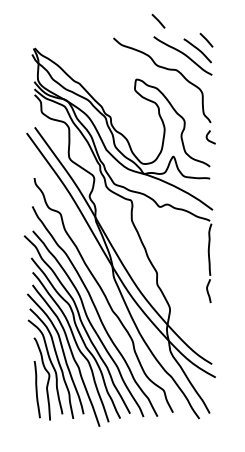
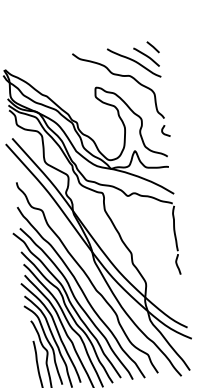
line: (158, 20) -> (109, 34), removed

